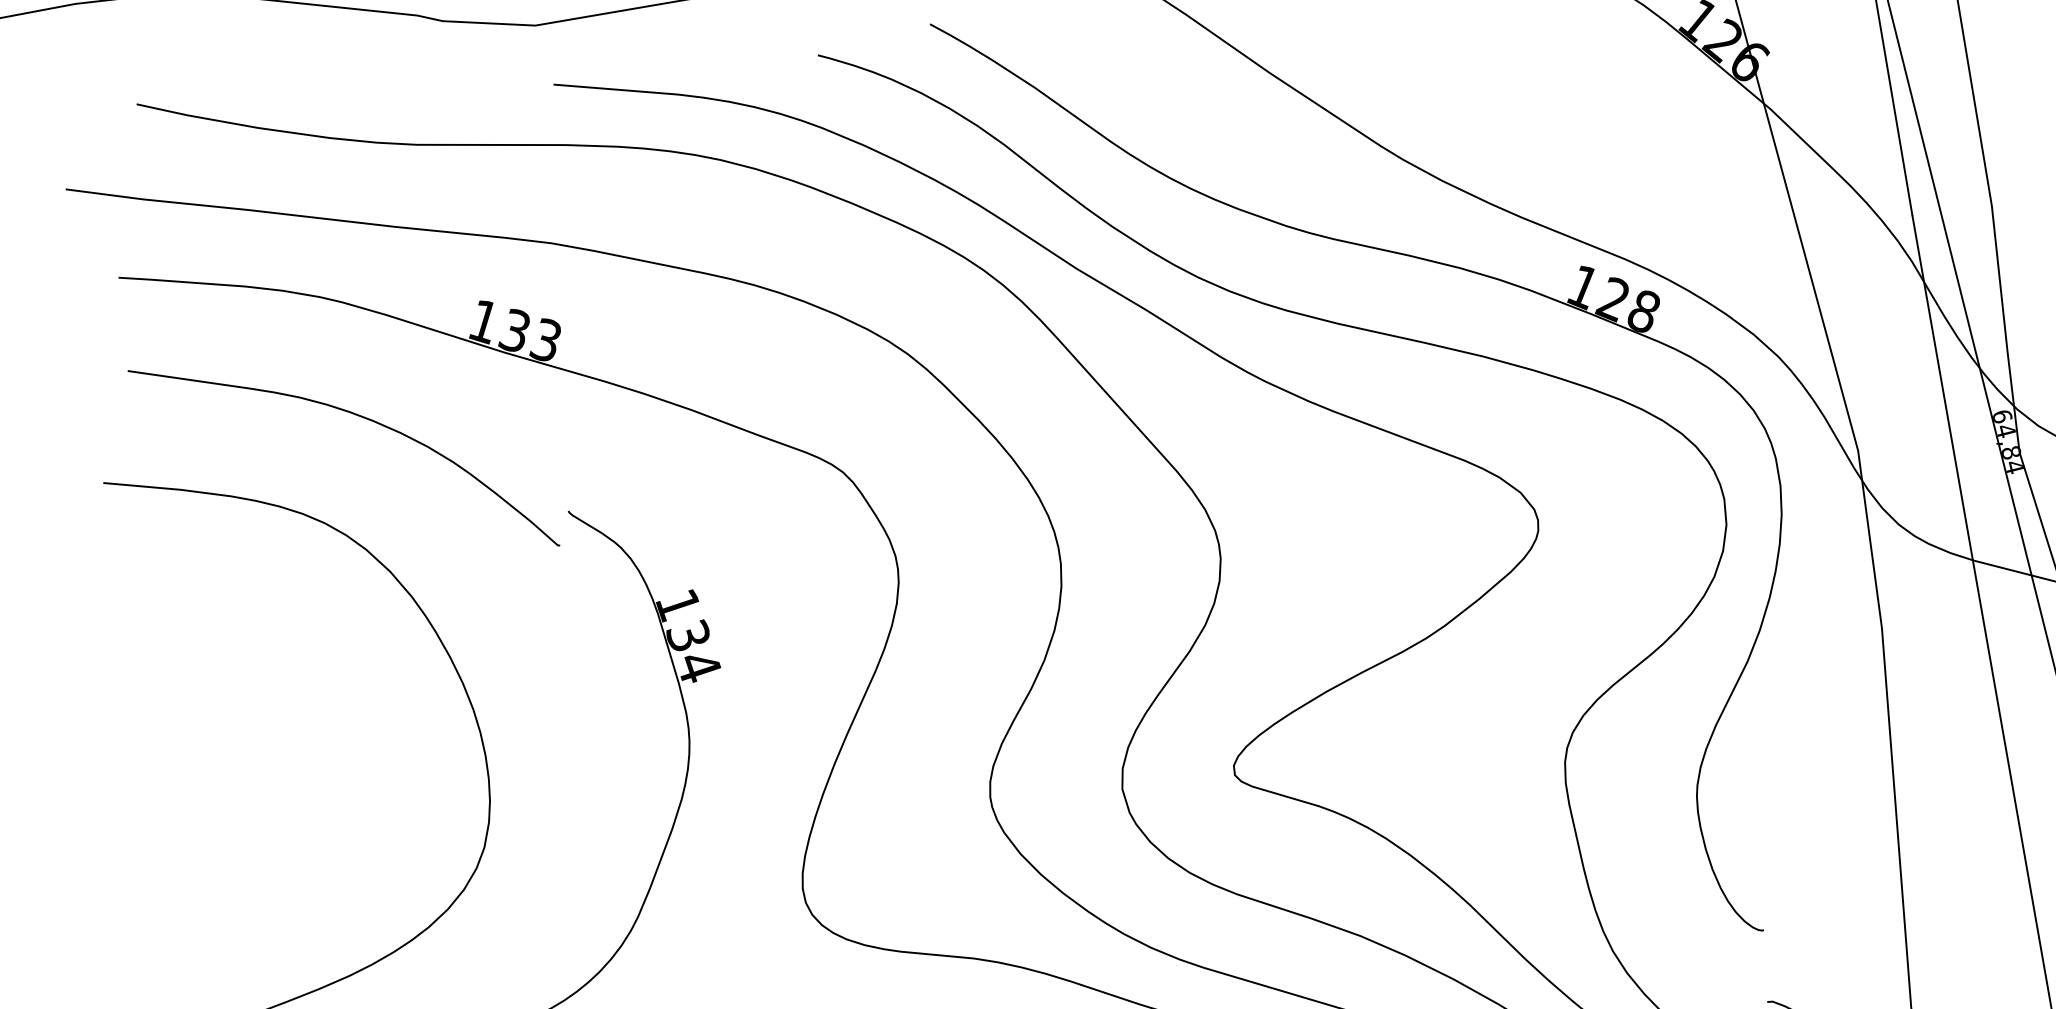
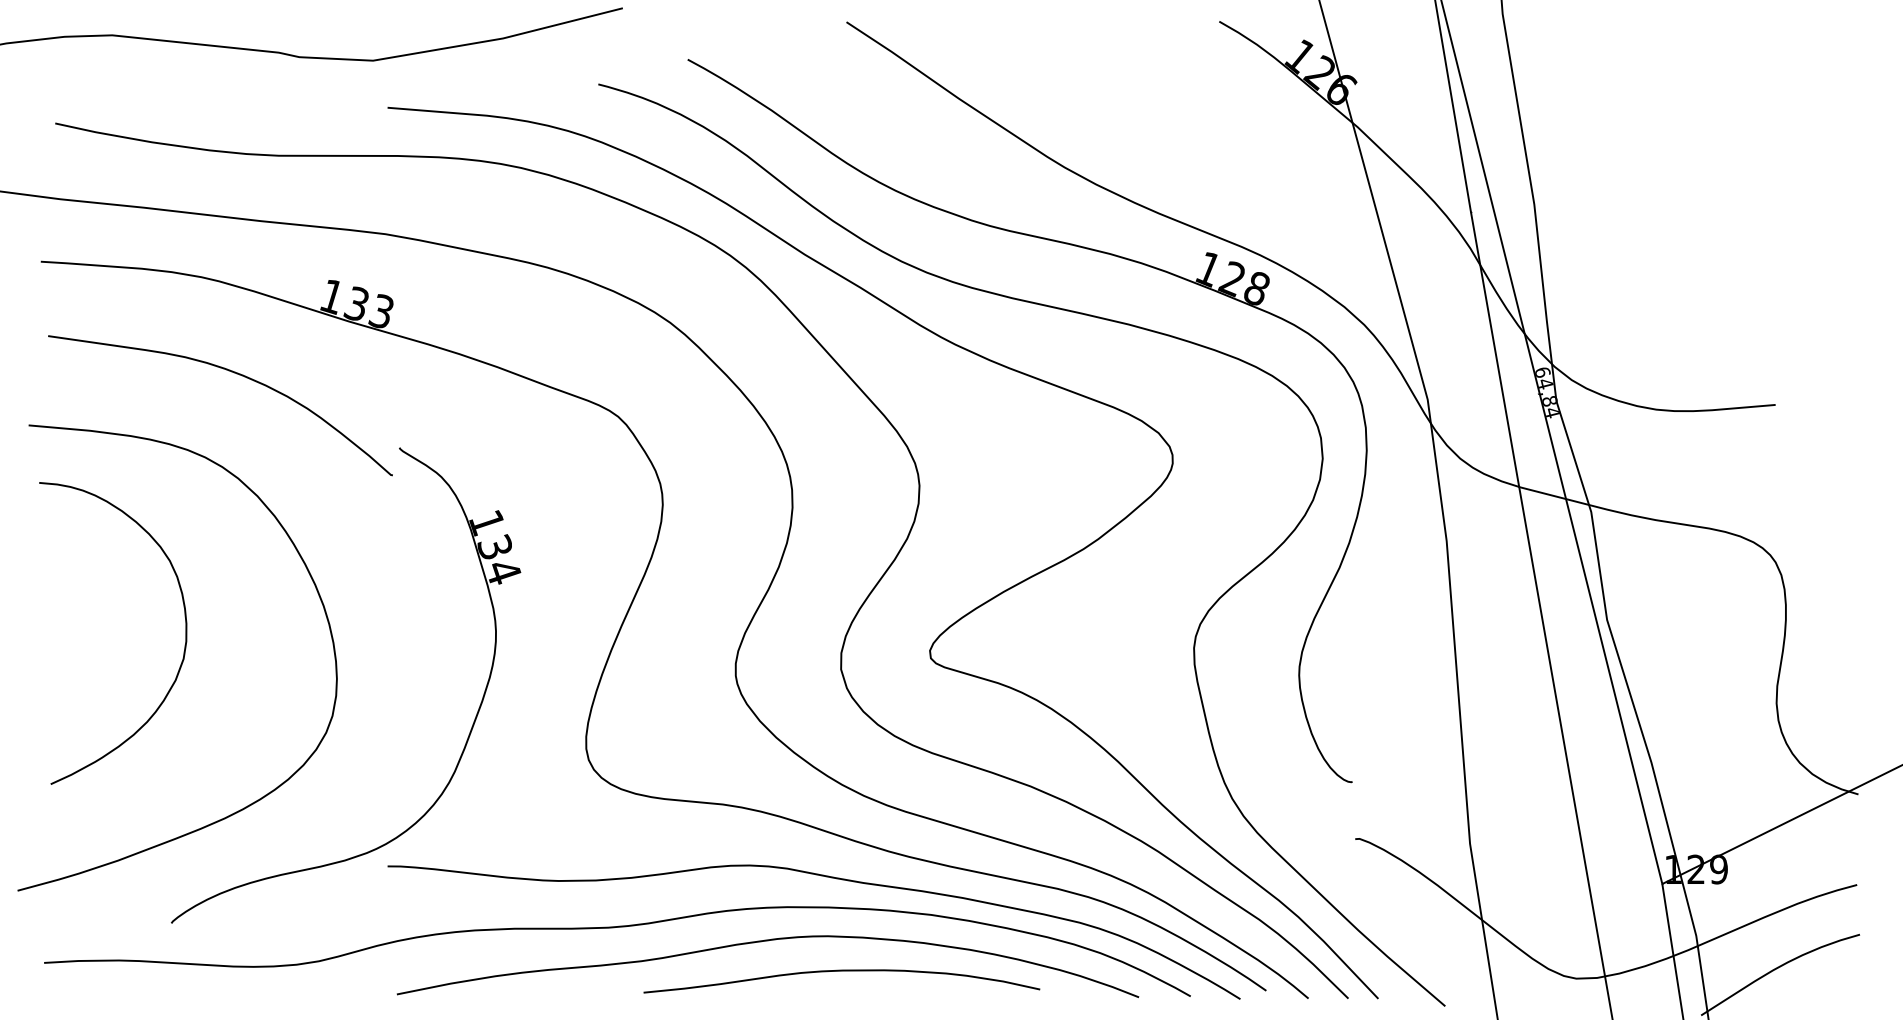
curve: (300, 744) -> (185, 633), added

